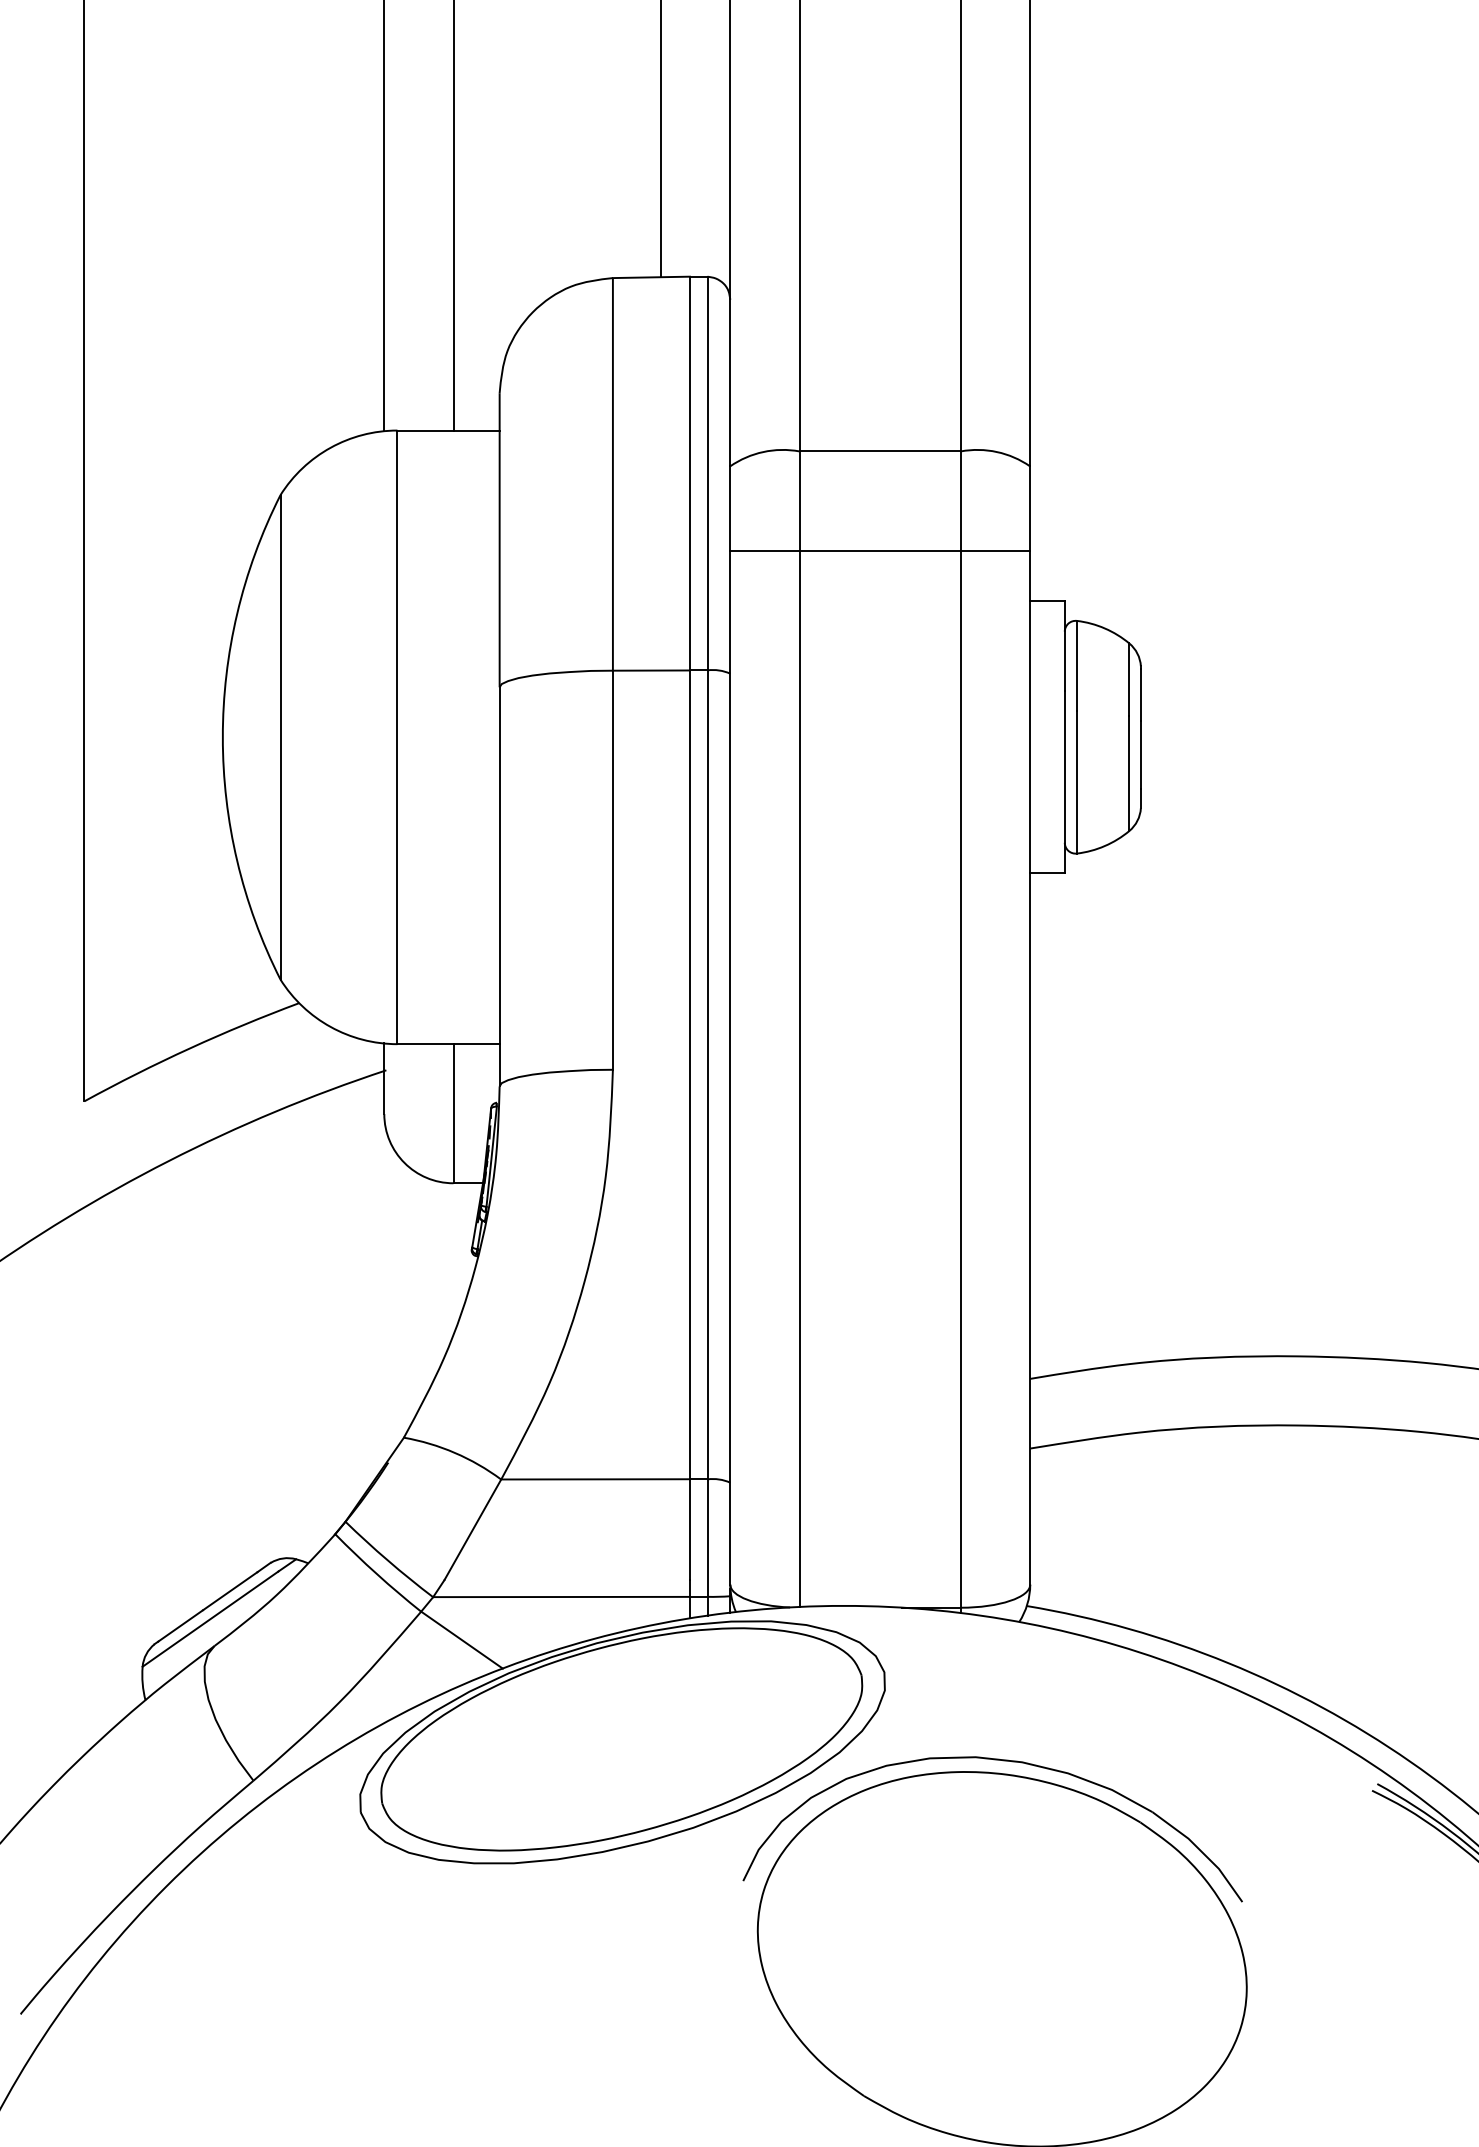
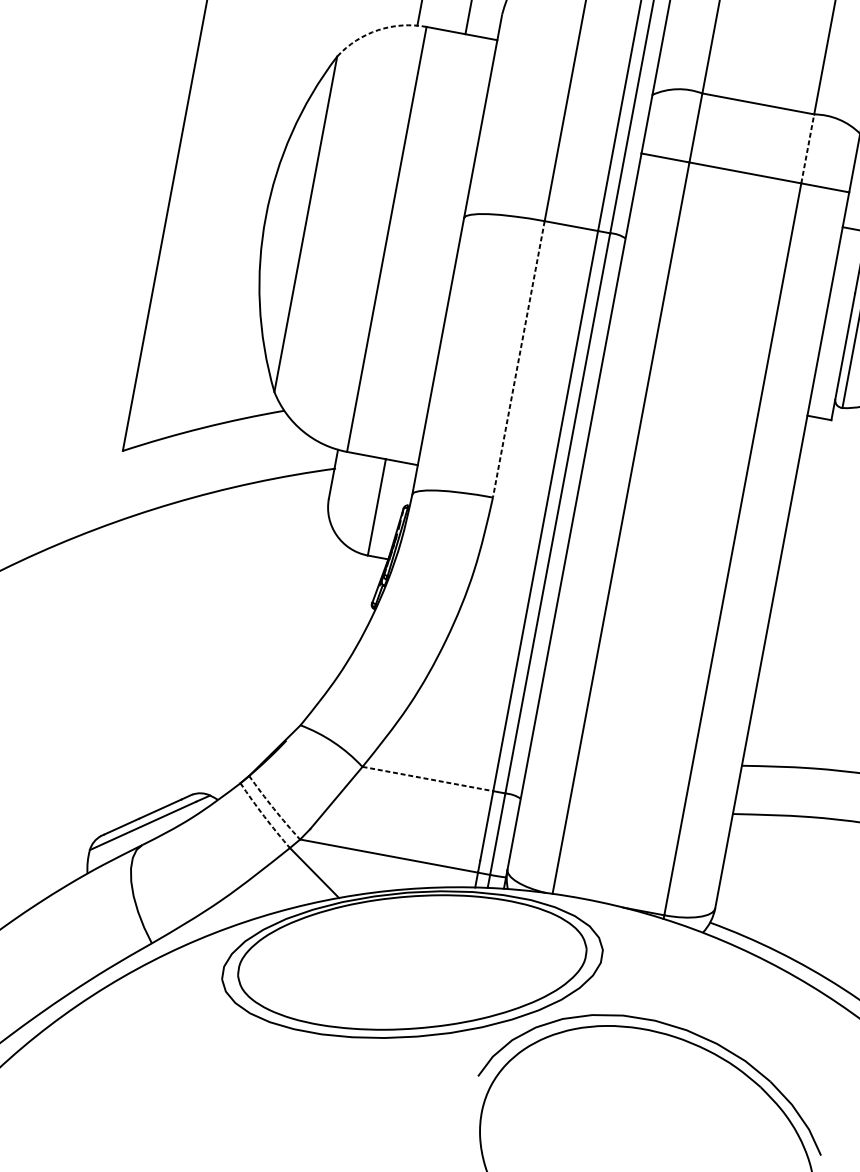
arc: (330, 447) -> (378, 30), solid -> dashed
line: (961, 501) -> (808, 149), solid -> dashed
line: (612, 870) -> (518, 359), solid -> dashed
line: (596, 1479) -> (428, 779), solid -> dashed
arc: (388, 1560) -> (273, 808), solid -> dashed
arc: (377, 1574) -> (264, 816), solid -> dashed

